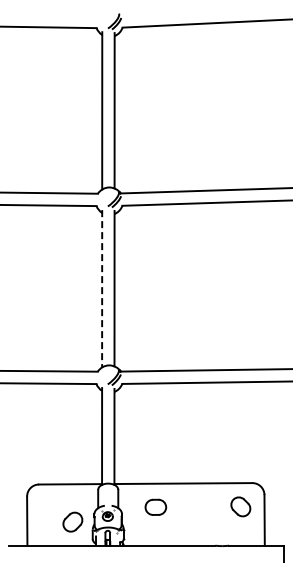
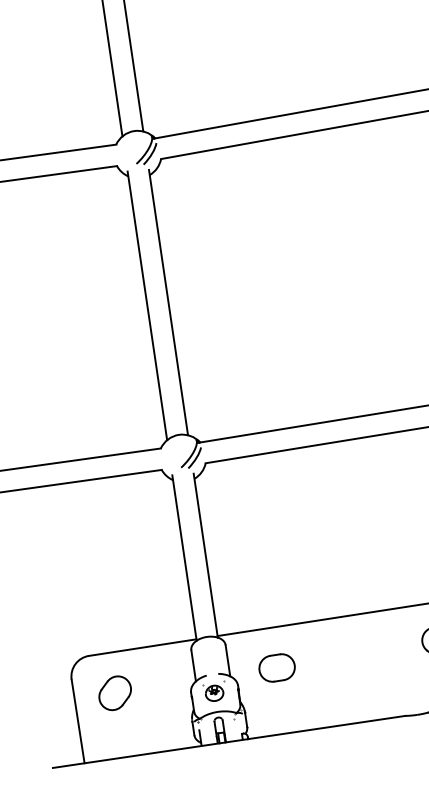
line: (102, 288) -> (147, 305), dashed -> solid
part: (155, 506) -> (276, 666), moved
part: (72, 521) -> (114, 692), moved

